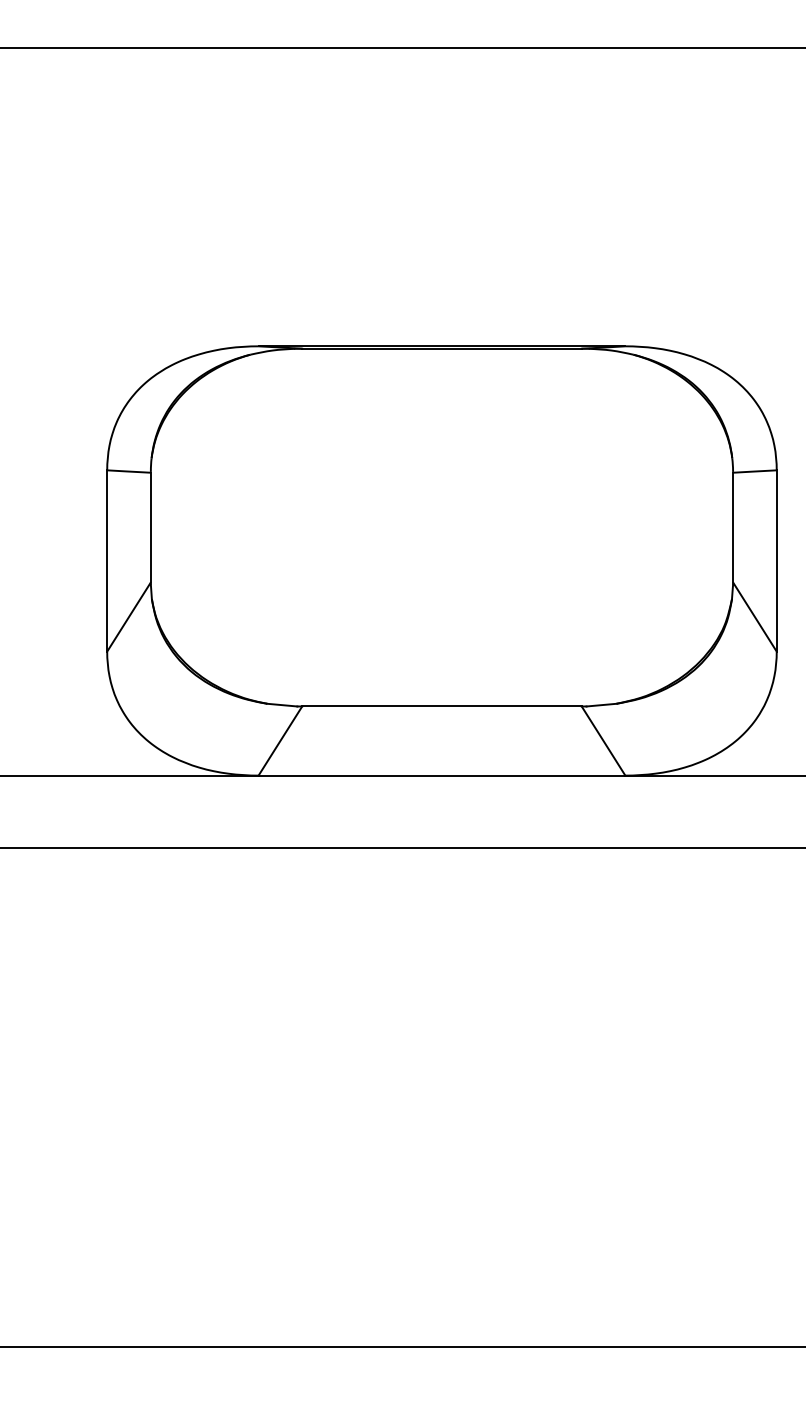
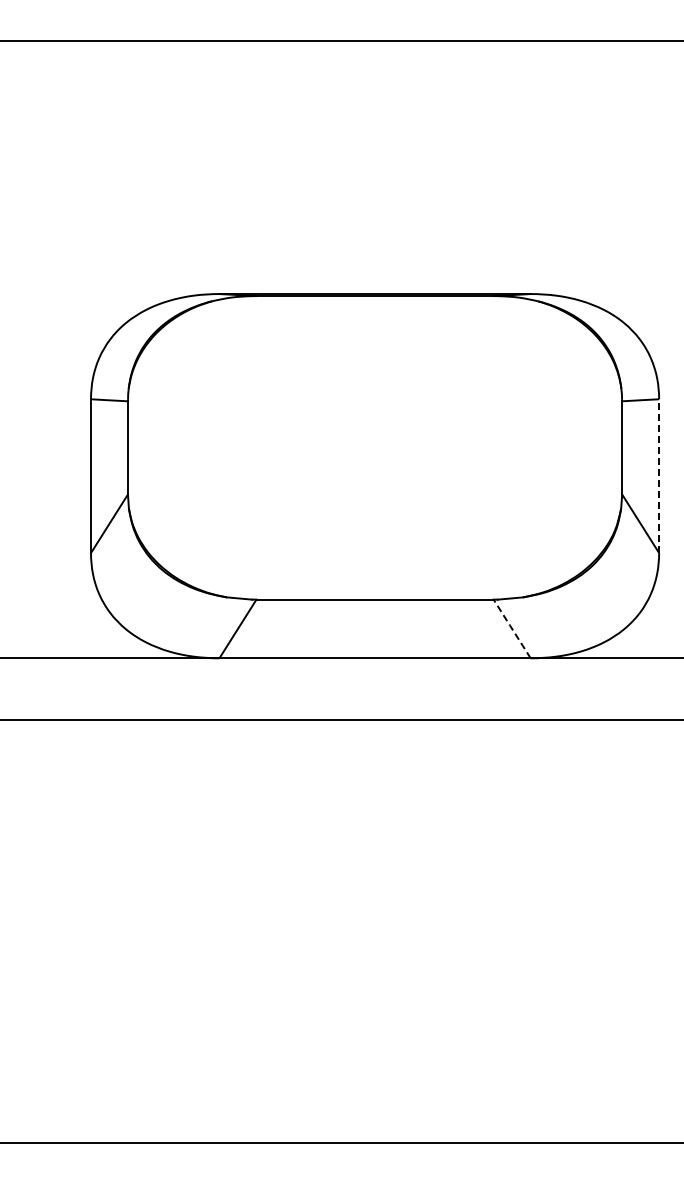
line: (777, 561) -> (659, 476), solid -> dashed
line: (602, 739) -> (511, 627), solid -> dashed

